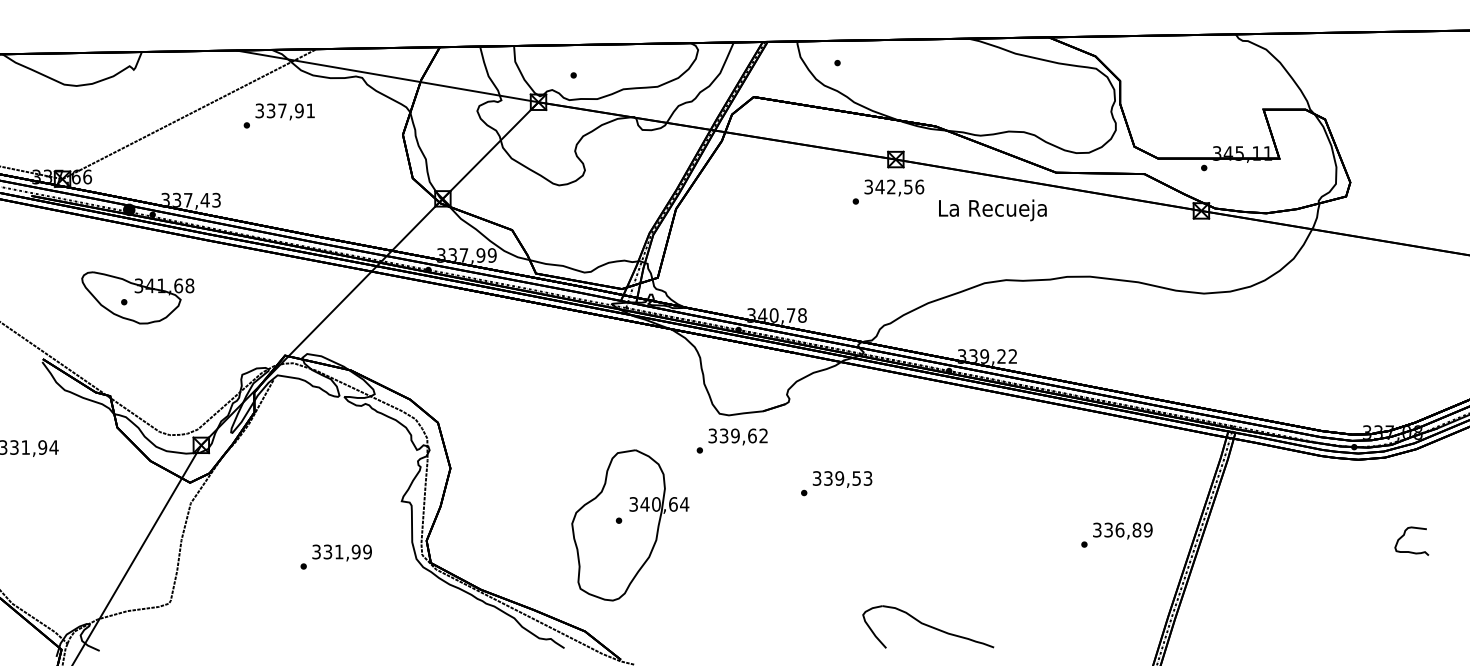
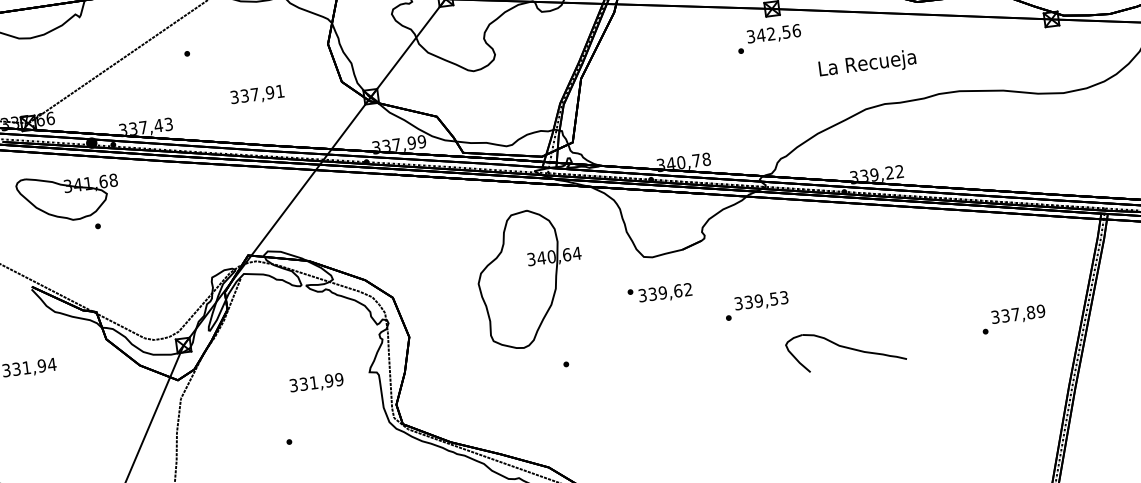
text: (284, 111) -> (256, 94), moved
text: (992, 210) -> (867, 64), moved
part: (137, 297) -> (68, 196), moved
text: (737, 436) -> (664, 293), moved
part: (630, 525) -> (531, 278), moved
text: (1119, 529) -> (1015, 314), 336,89 -> 337,89
text: (341, 552) -> (316, 383), moved
part: (928, 626) -> (845, 347), moved

